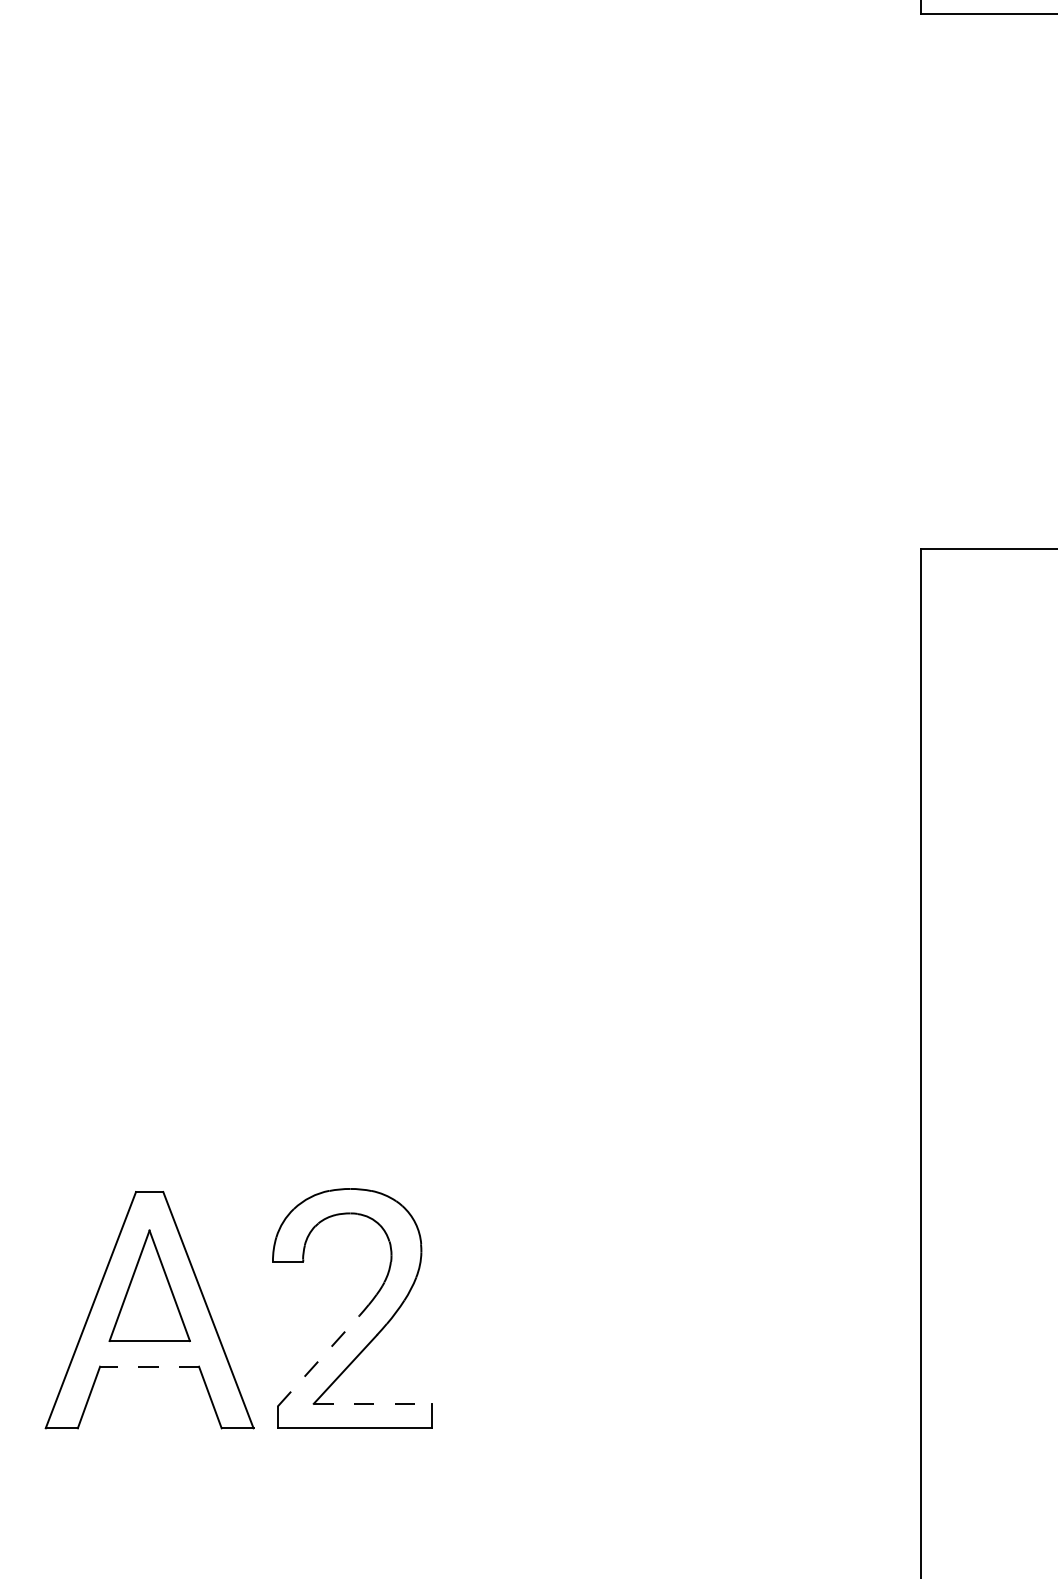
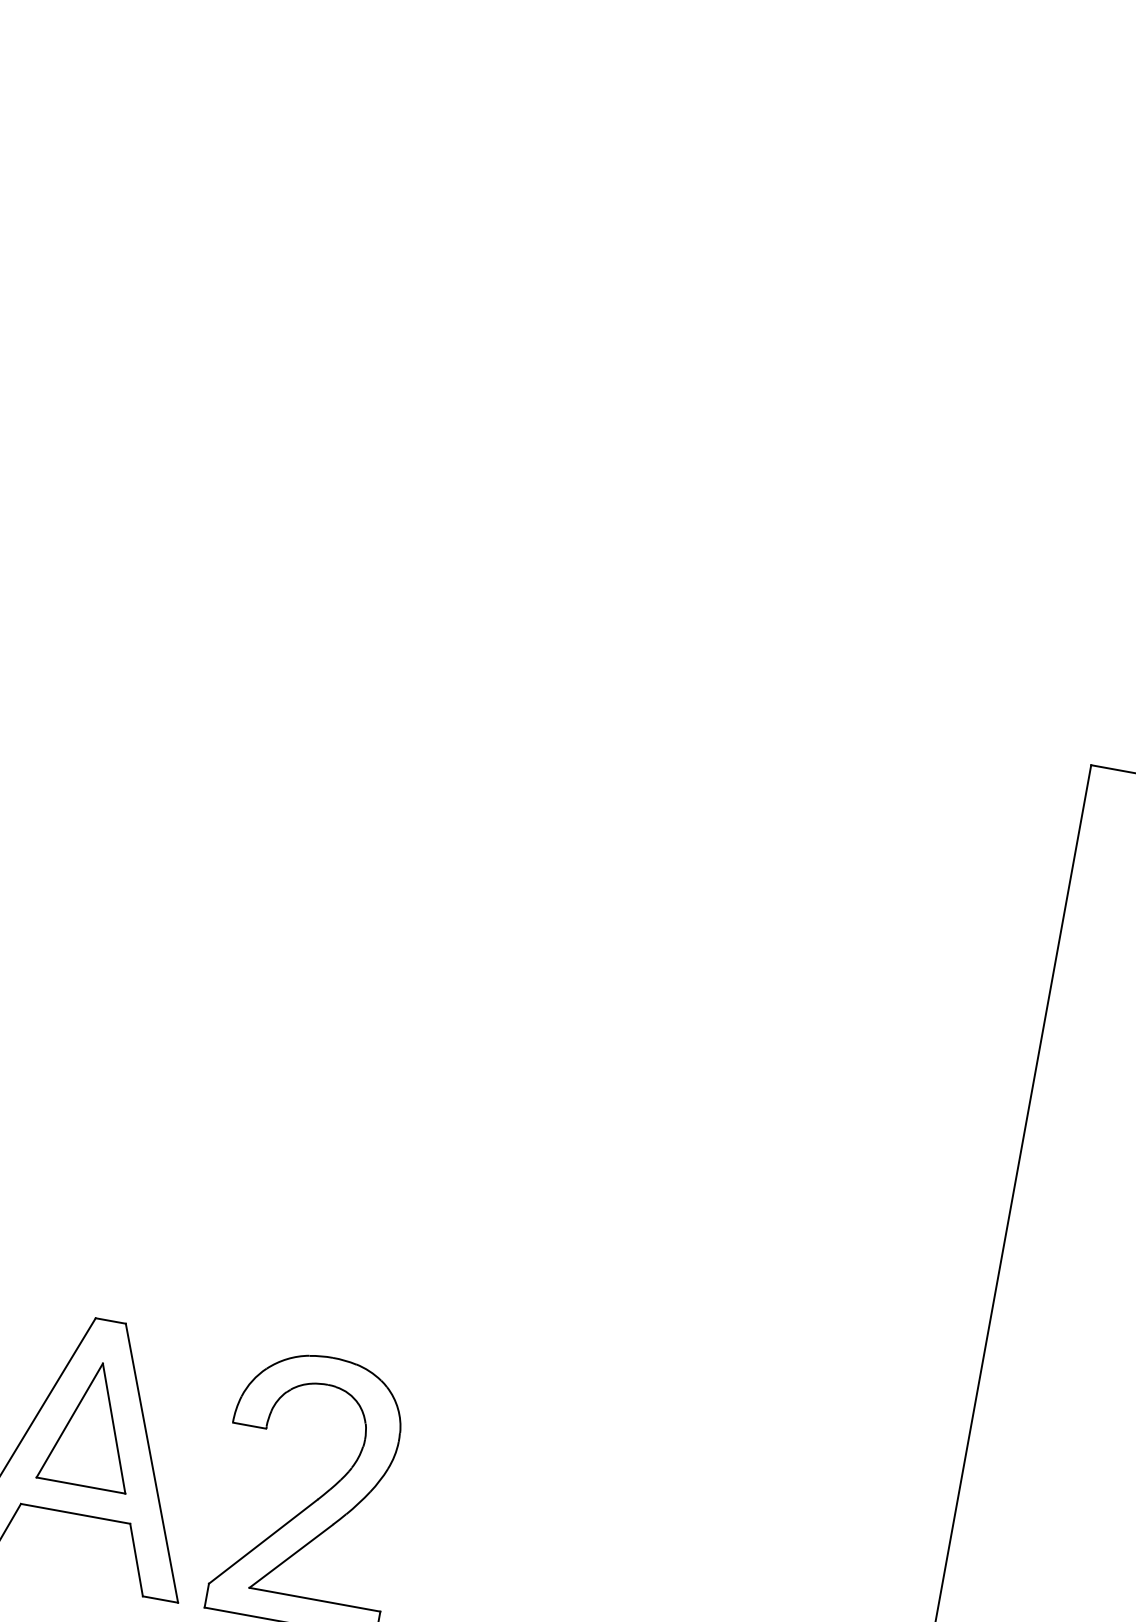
line: (318, 1360) -> (263, 1540), dashed -> solid
line: (149, 1366) -> (75, 1513), dashed -> solid
line: (373, 1403) -> (315, 1599), dashed -> solid

